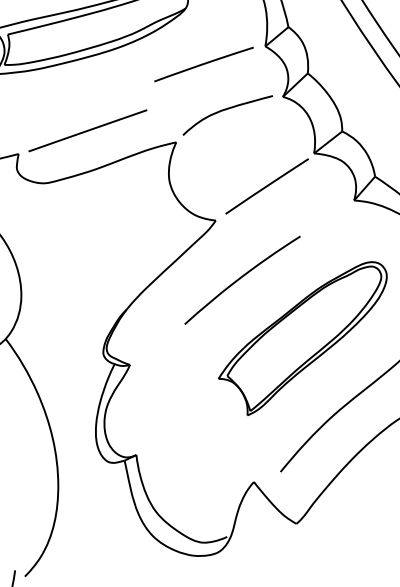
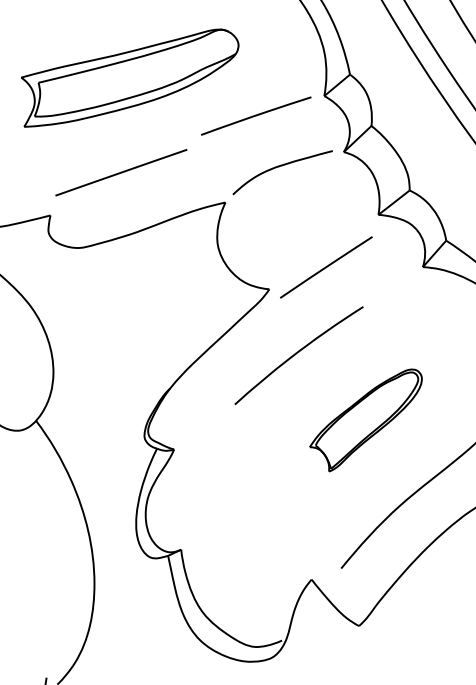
line: (88, 130) -> (121, 172), moved
line: (267, 186) -> (326, 267), moved
part: (302, 338) -> (365, 420), size x0.6

